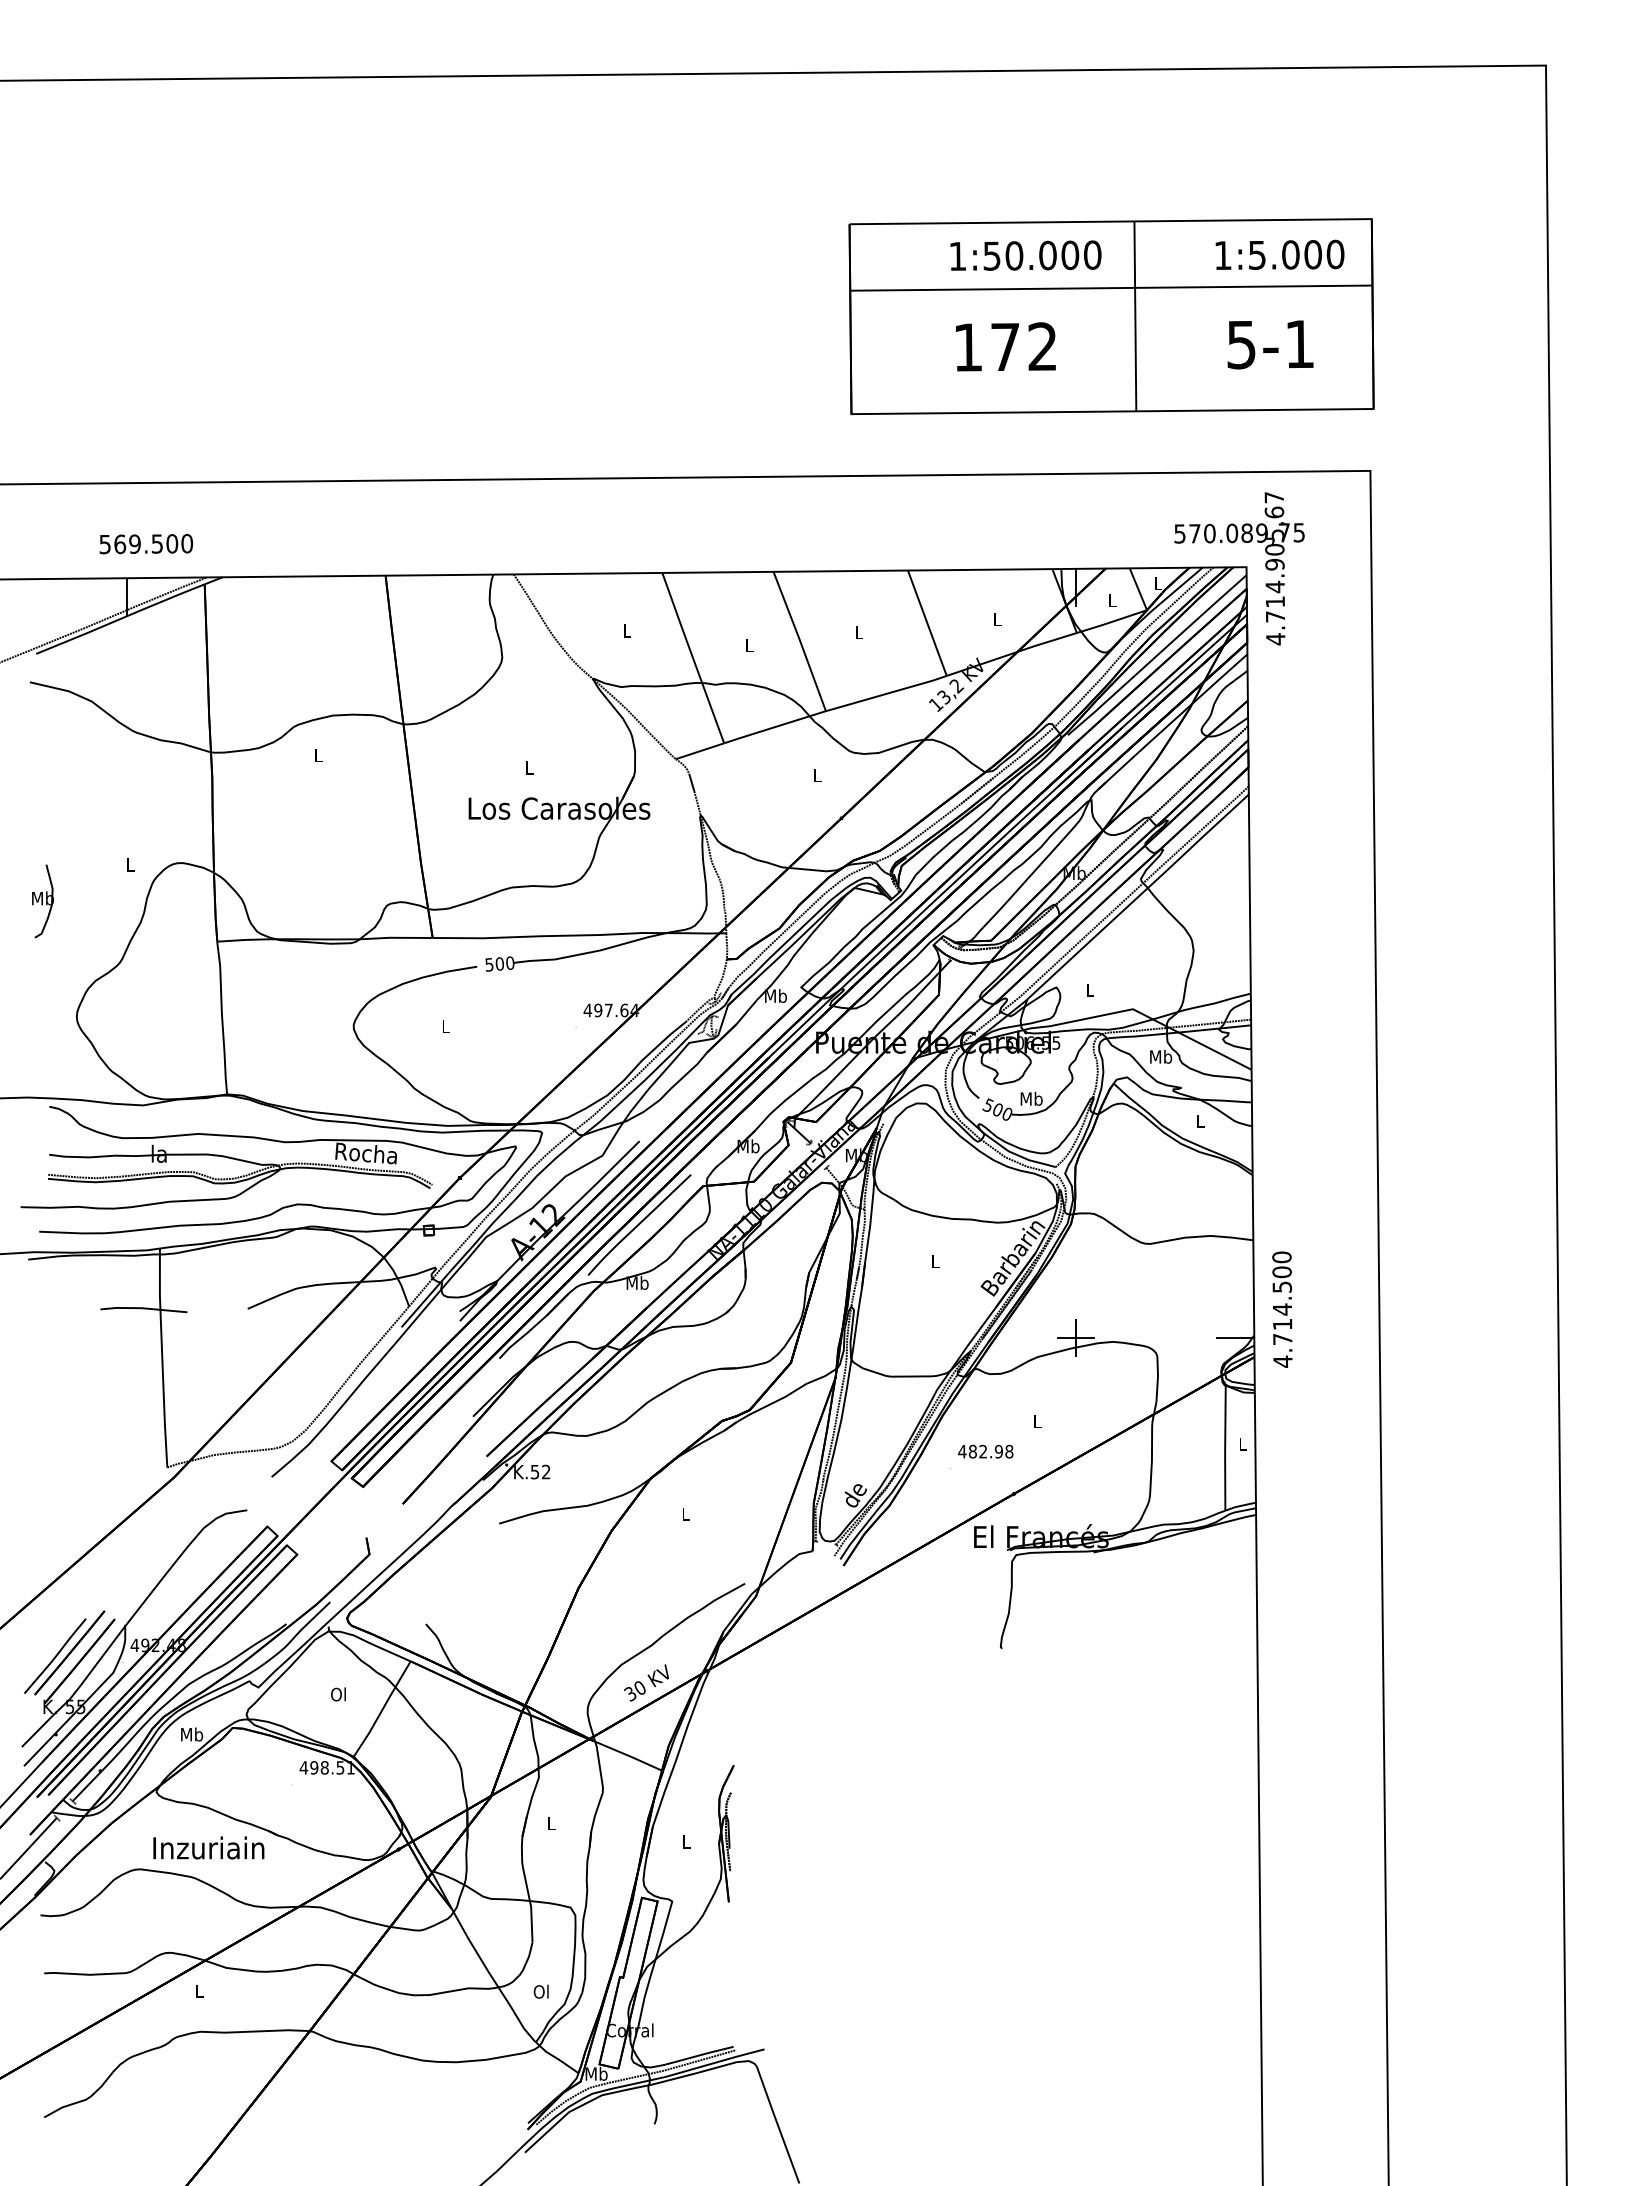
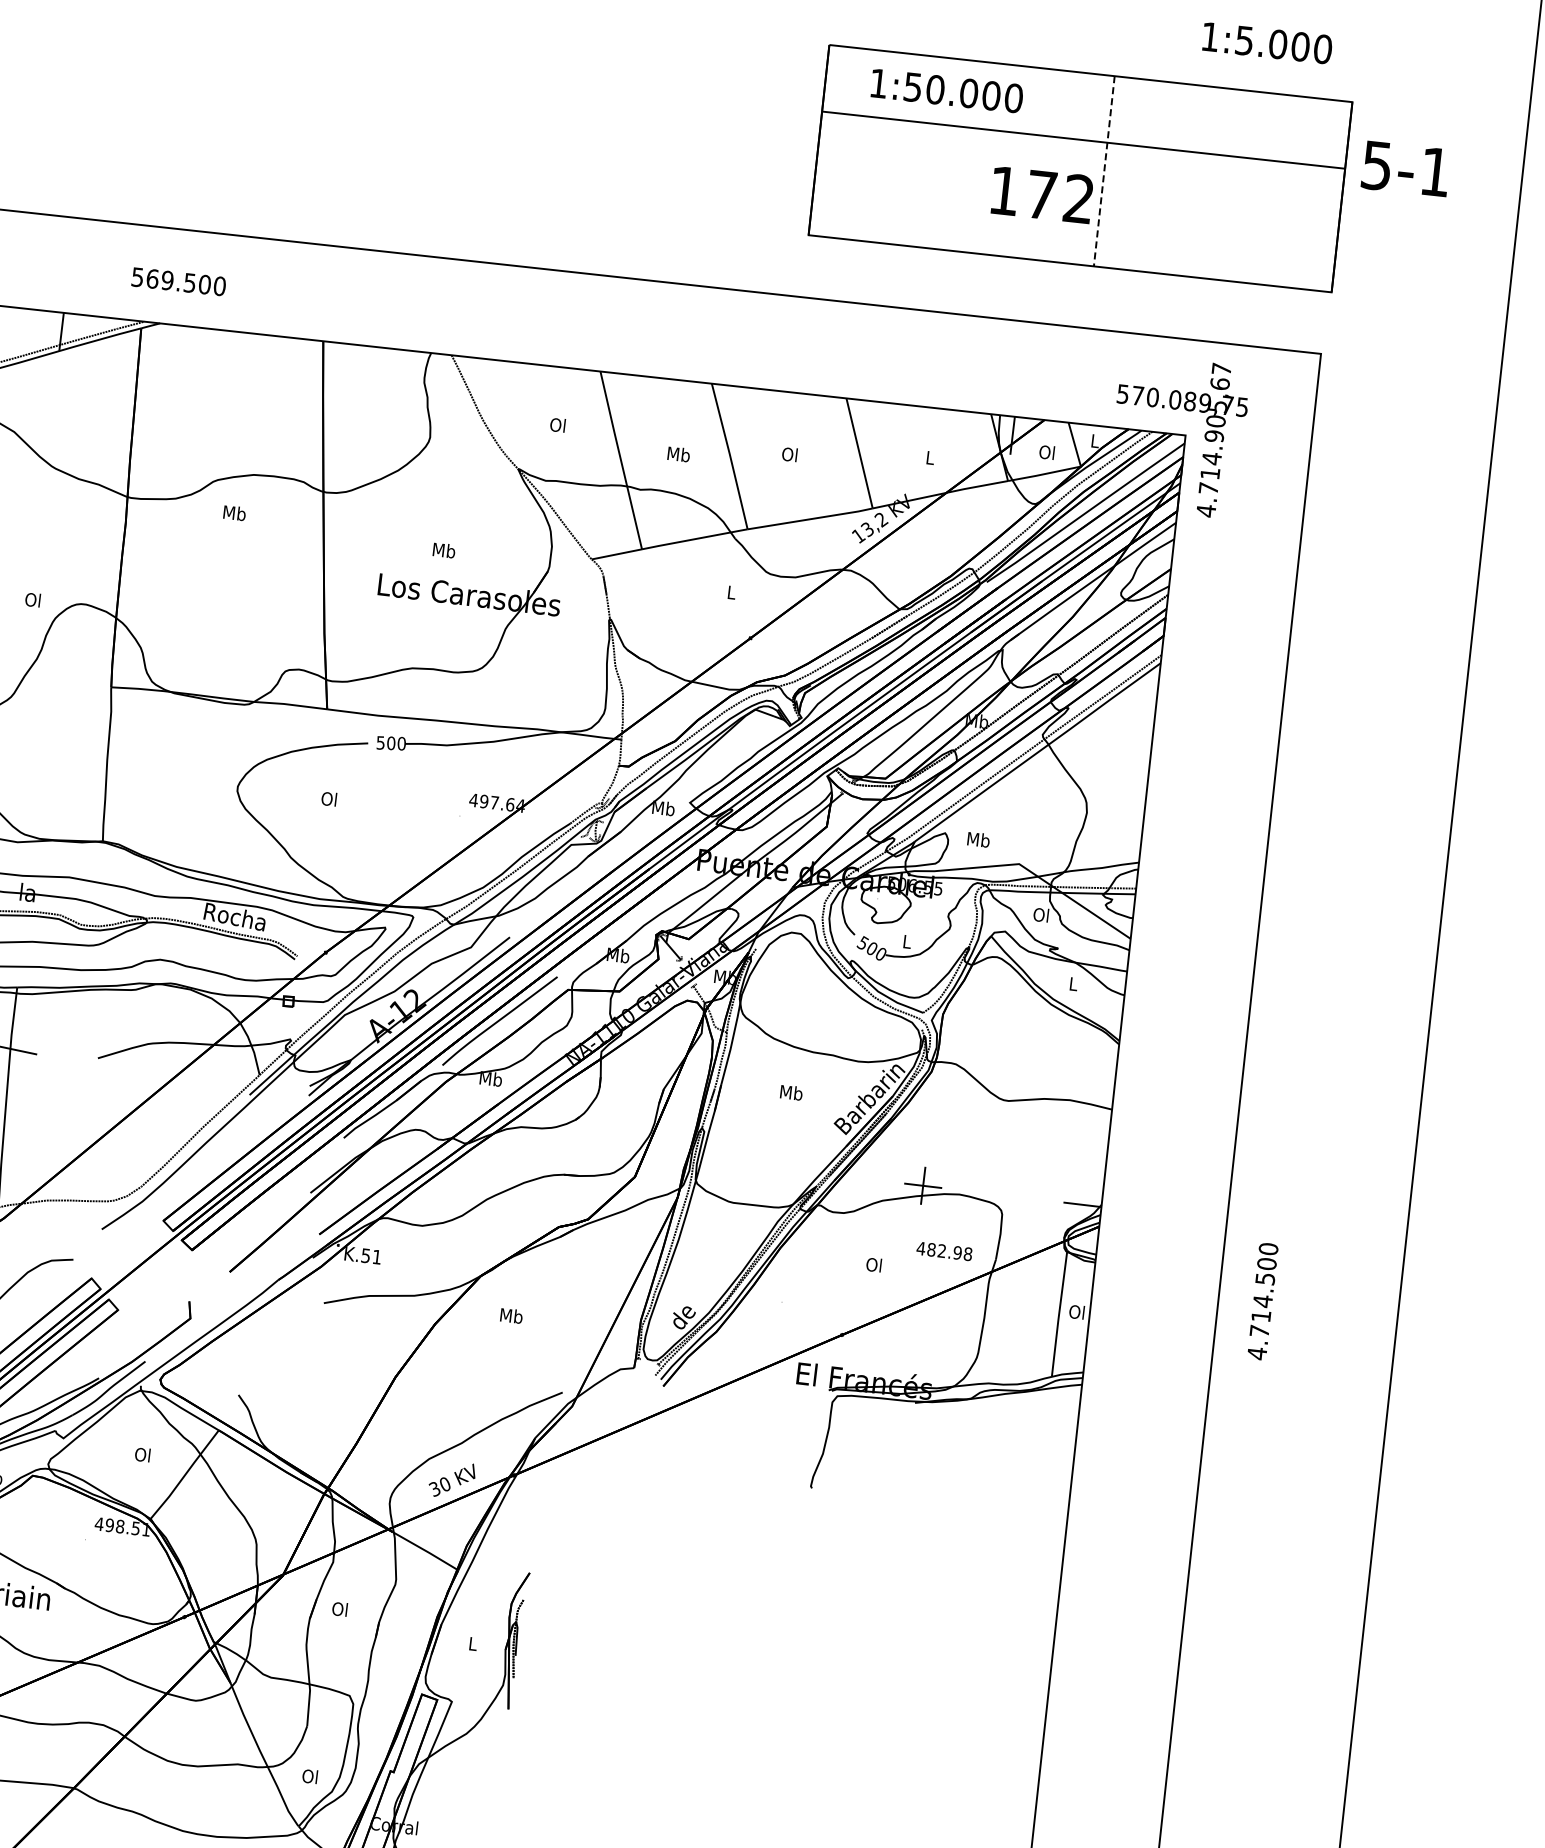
text: (1279, 254) -> (1266, 42), moved
text: (1025, 255) -> (946, 90), moved
line: (1135, 316) -> (1104, 171), solid -> dashed
text: (1270, 344) -> (1406, 168), moved
text: (1005, 346) -> (1041, 194), moved
text: (146, 544) -> (179, 282), moved
text: (1111, 600) -> (1046, 452), L -> Ol
text: (626, 630) -> (557, 424), L -> Ol
text: (858, 632) -> (789, 454), L -> Ol
text: (749, 645) -> (679, 454), L -> Mb
text: (318, 755) -> (234, 513), L -> Mb
text: (529, 767) -> (444, 550), L -> Mb
text: (129, 864) -> (32, 599), L -> Ol
text: (1090, 989) -> (979, 839), L -> Mb
text: (444, 1026) -> (328, 799), L -> Ol
text: (1161, 1056) -> (1042, 914), Mb -> Ol
text: (1031, 1098) -> (907, 941), Mb -> L
text: (935, 1261) -> (791, 1092), L -> Mb
text: (1282, 1309) -> (1262, 1301), moved
text: (1036, 1421) -> (873, 1265), L -> Ol
text: (1242, 1443) -> (1077, 1311), L -> Ol
text: (985, 1451) -> (944, 1251), moved
text: (546, 1471) -> (377, 1256), K.52 -> K.51
text: (685, 1514) -> (511, 1316), L -> Mb
text: (550, 1823) -> (339, 1609), L -> Ol

